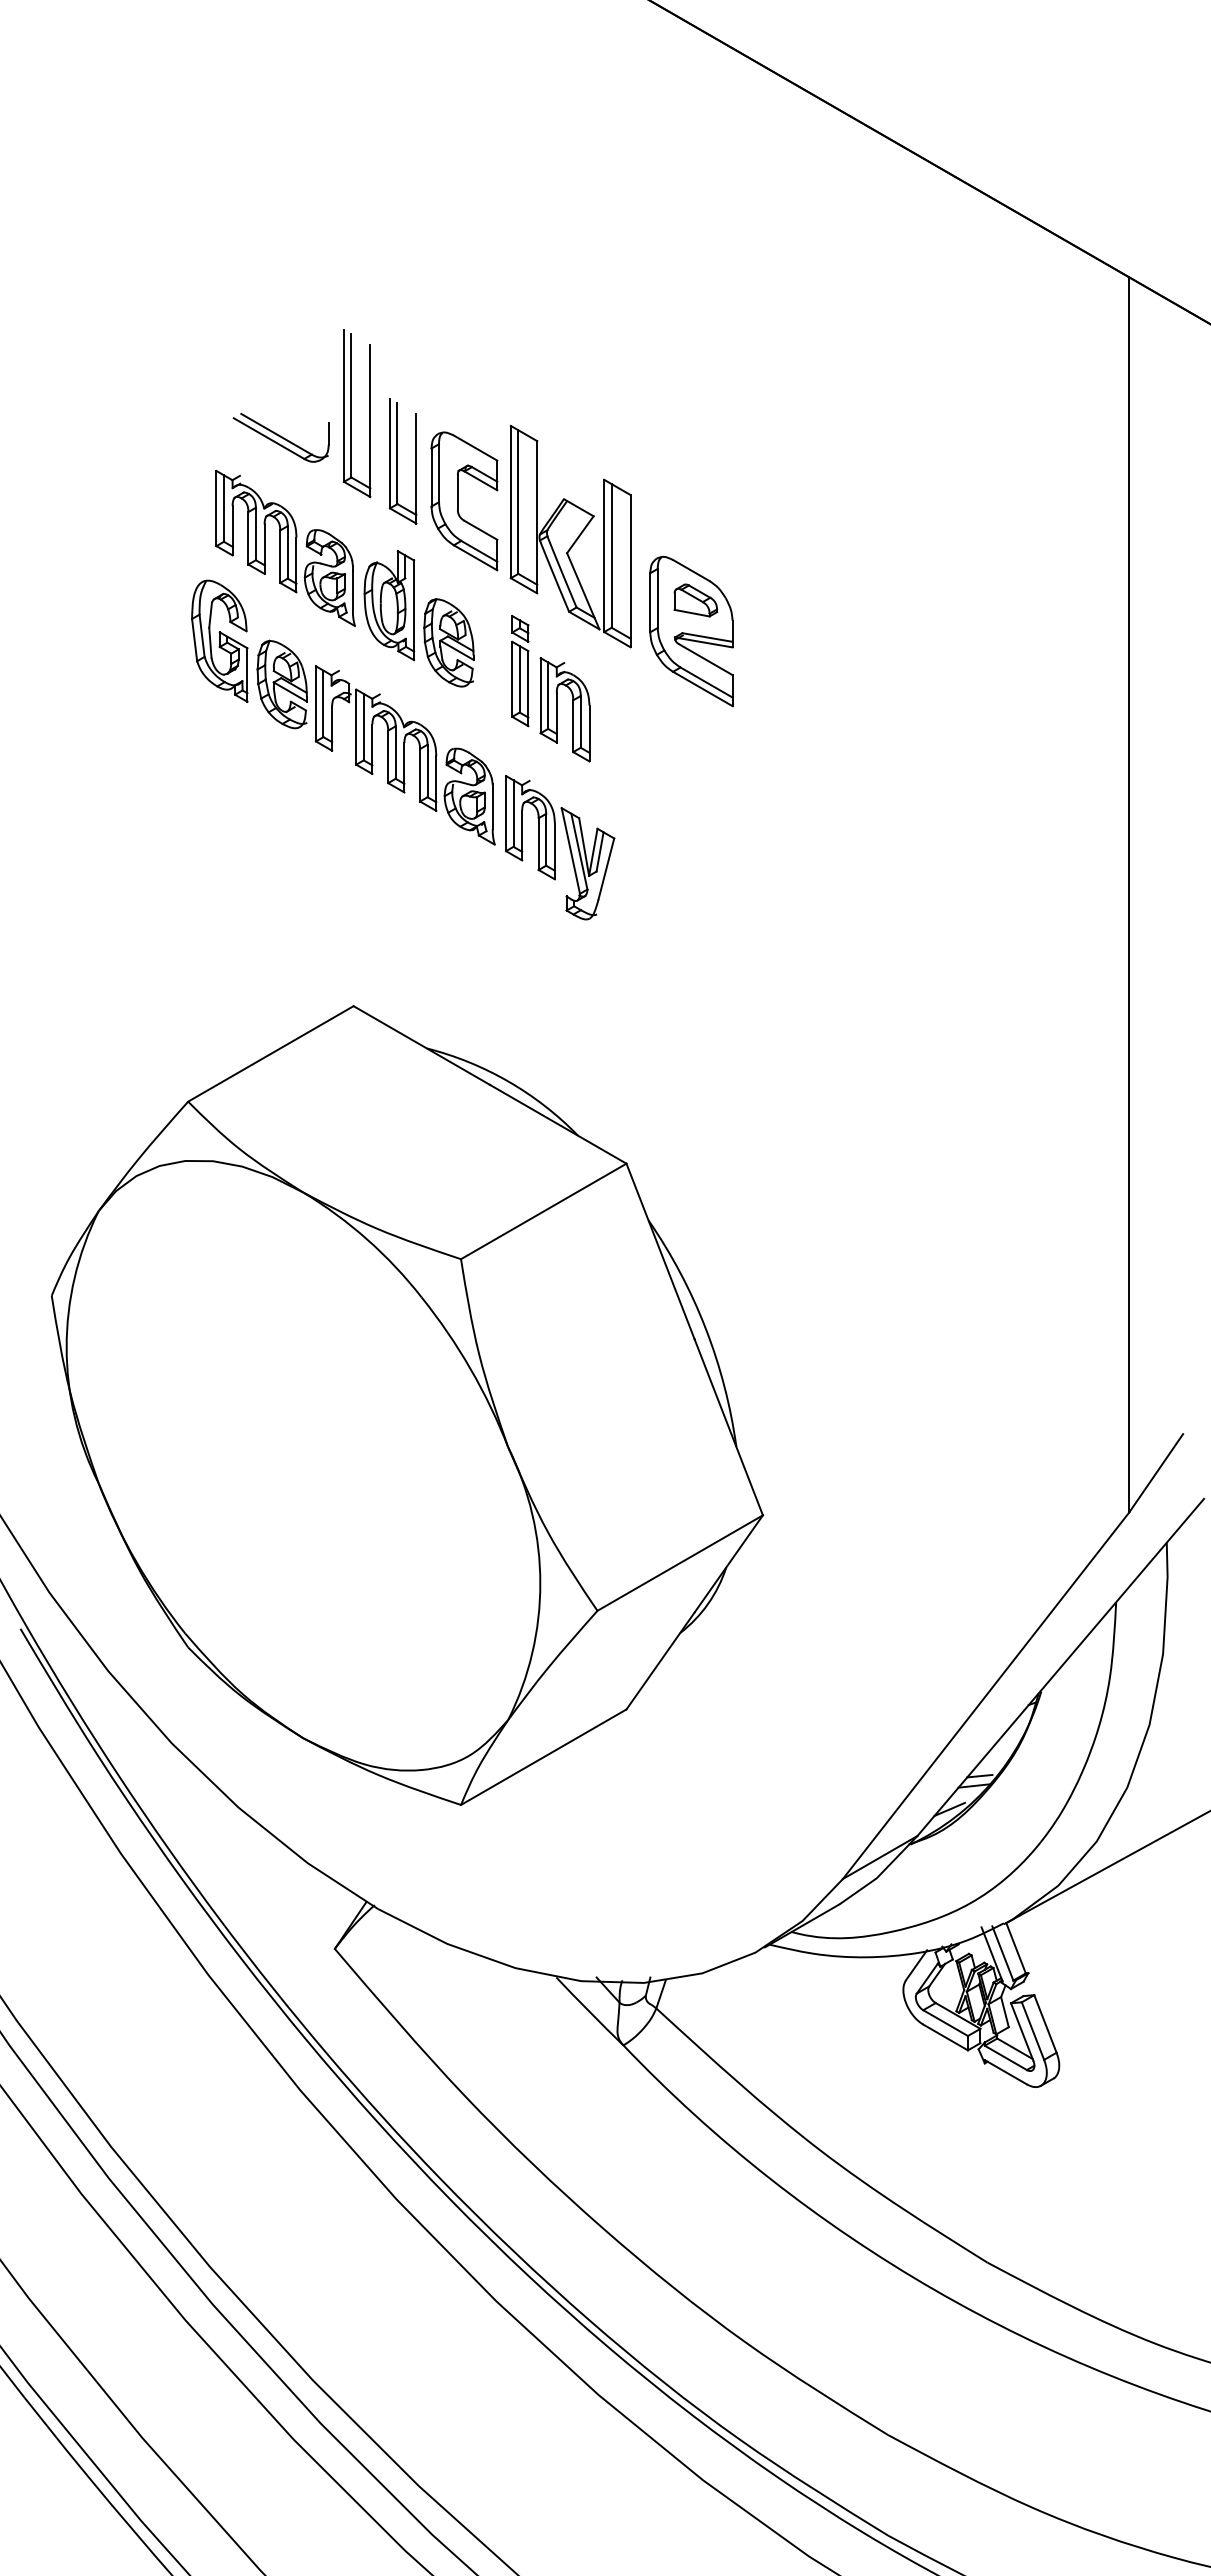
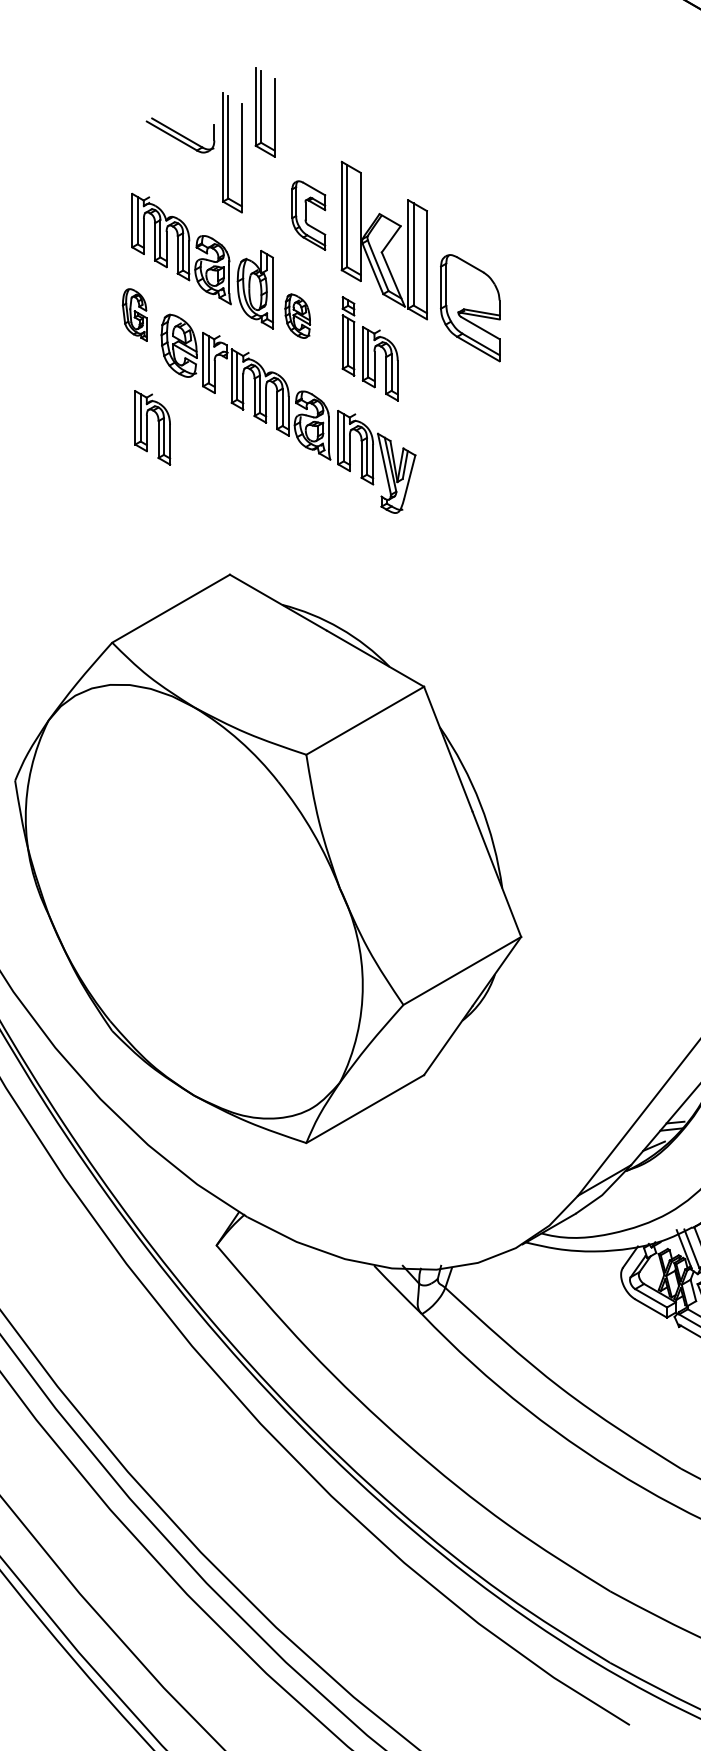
part: (280, 437) -> (180, 135), moved
part: (402, 461) -> (264, 112), moved
part: (464, 501) -> (308, 215), size x0.7
part: (695, 600) -> (473, 286), removed
part: (219, 640) -> (134, 314), size x0.6
part: (448, 642) -> (297, 315), size x0.7
part: (237, 799) -> (147, 427), added

